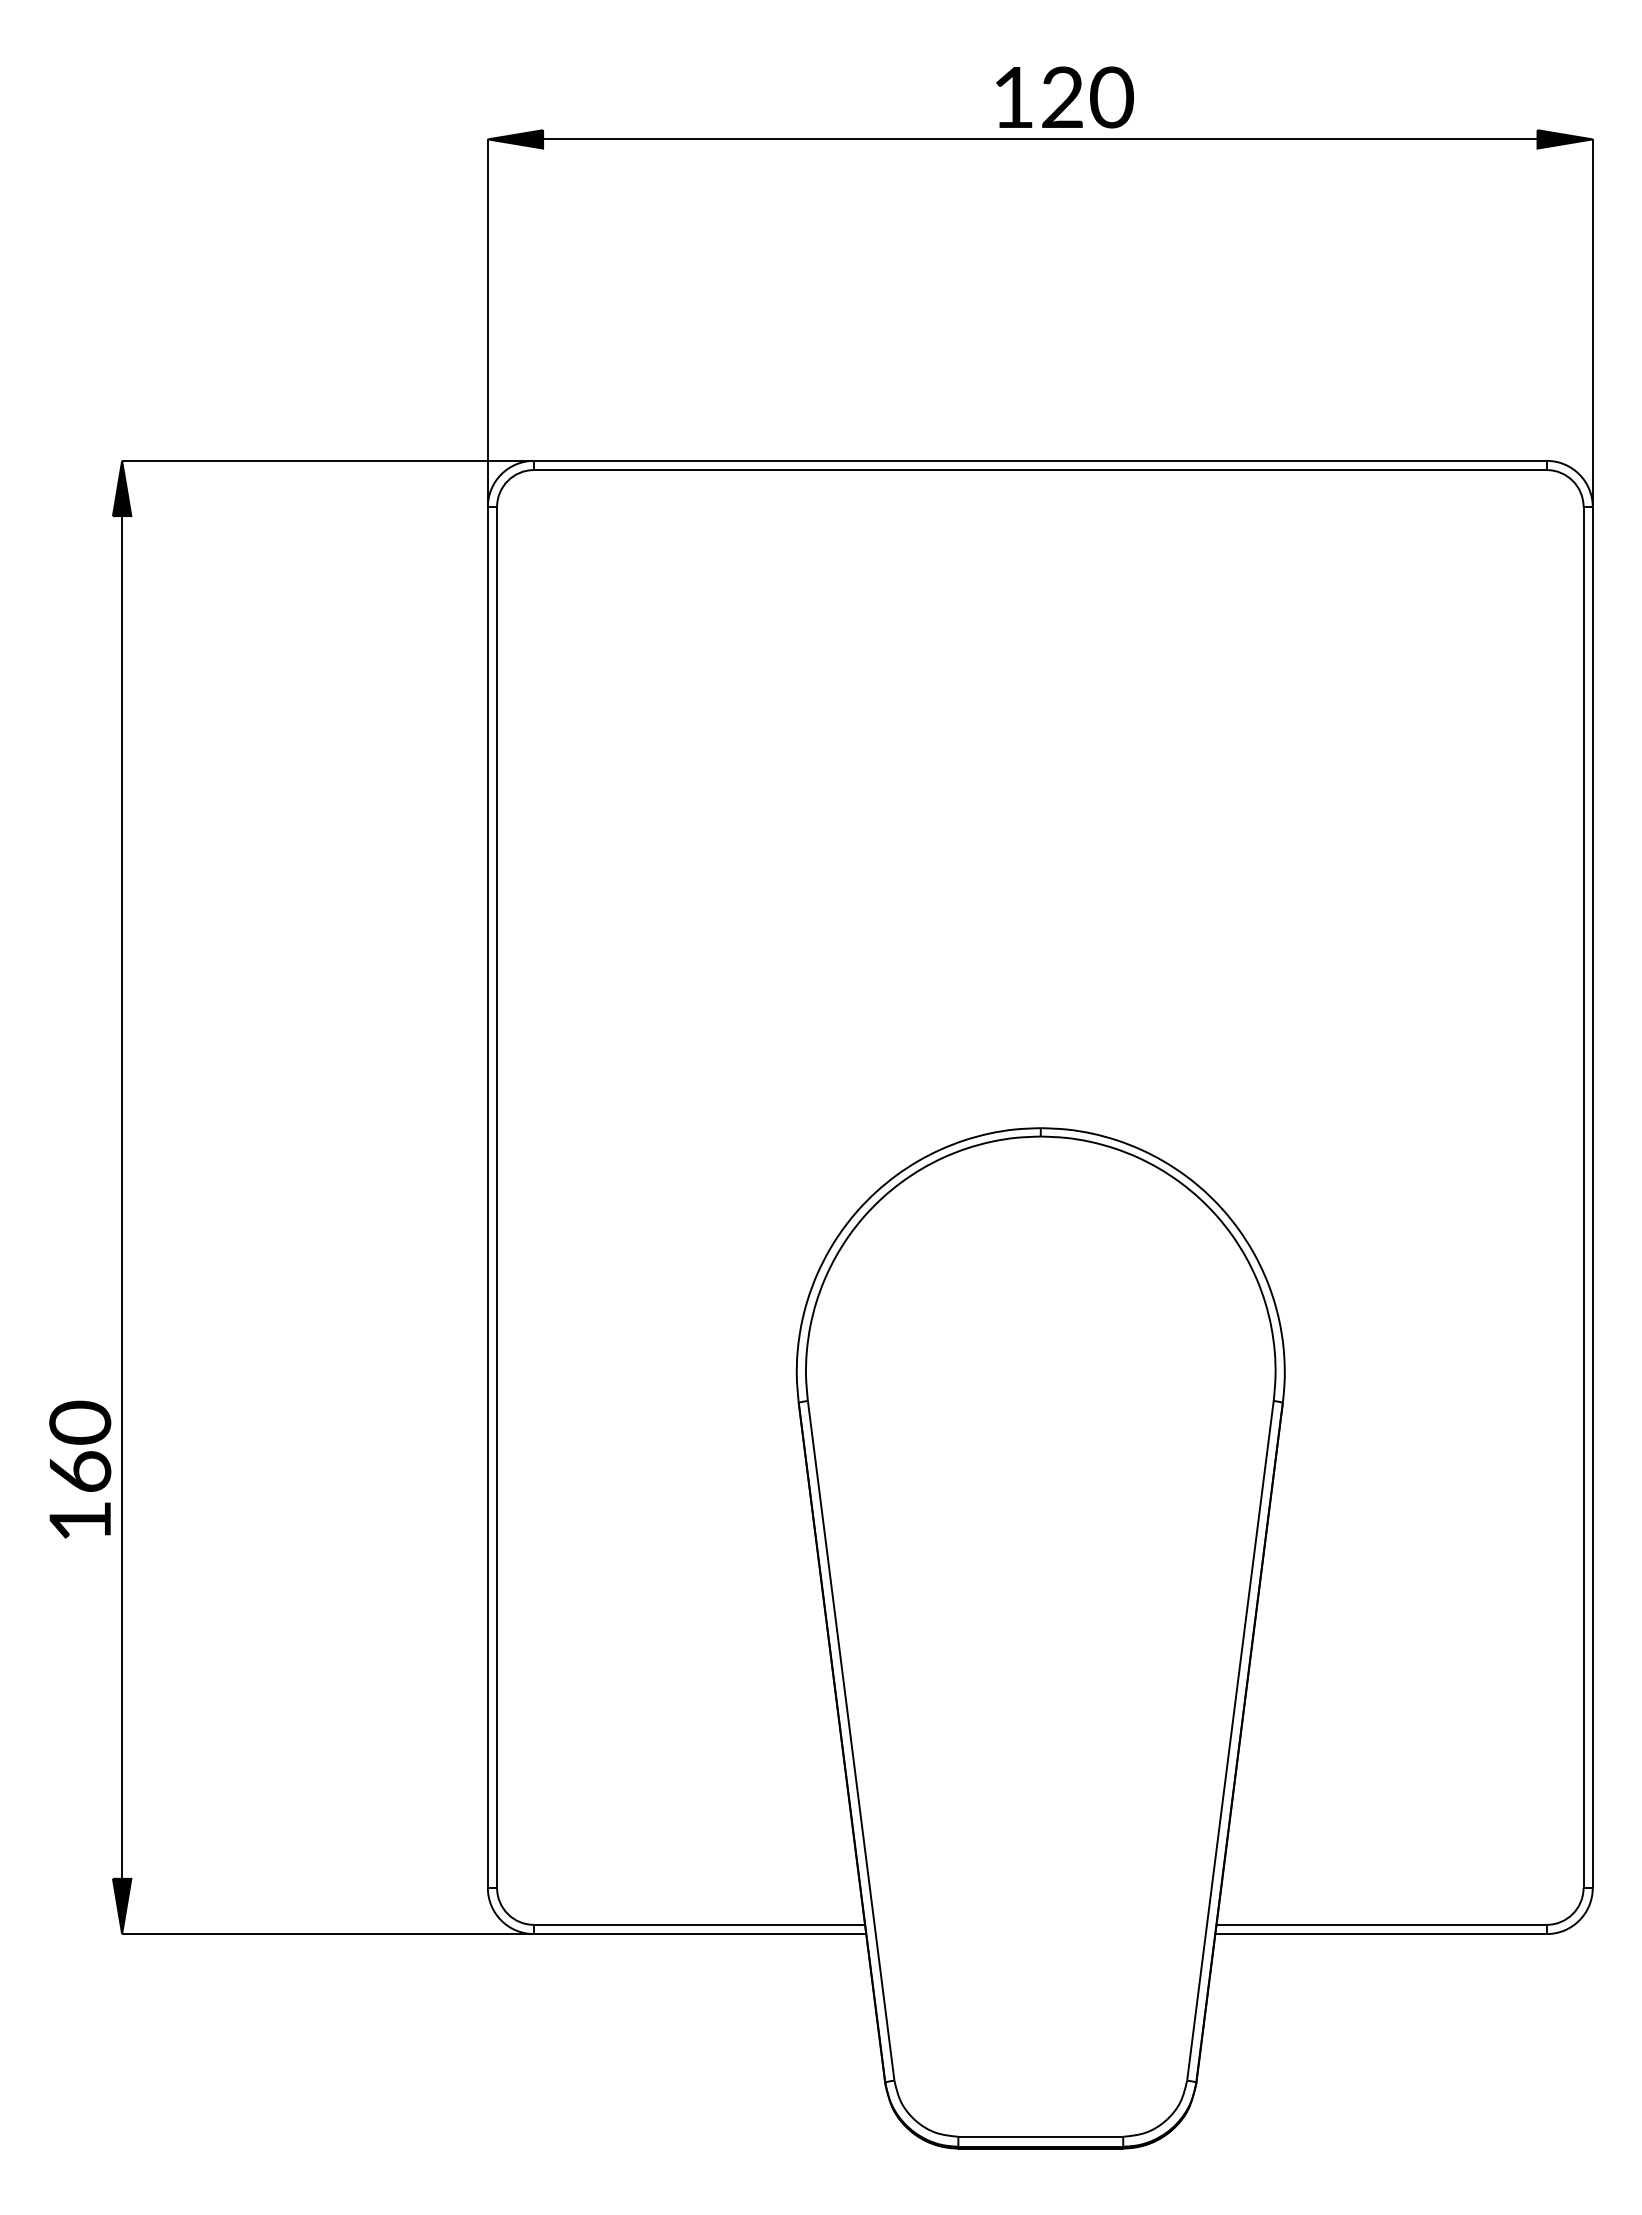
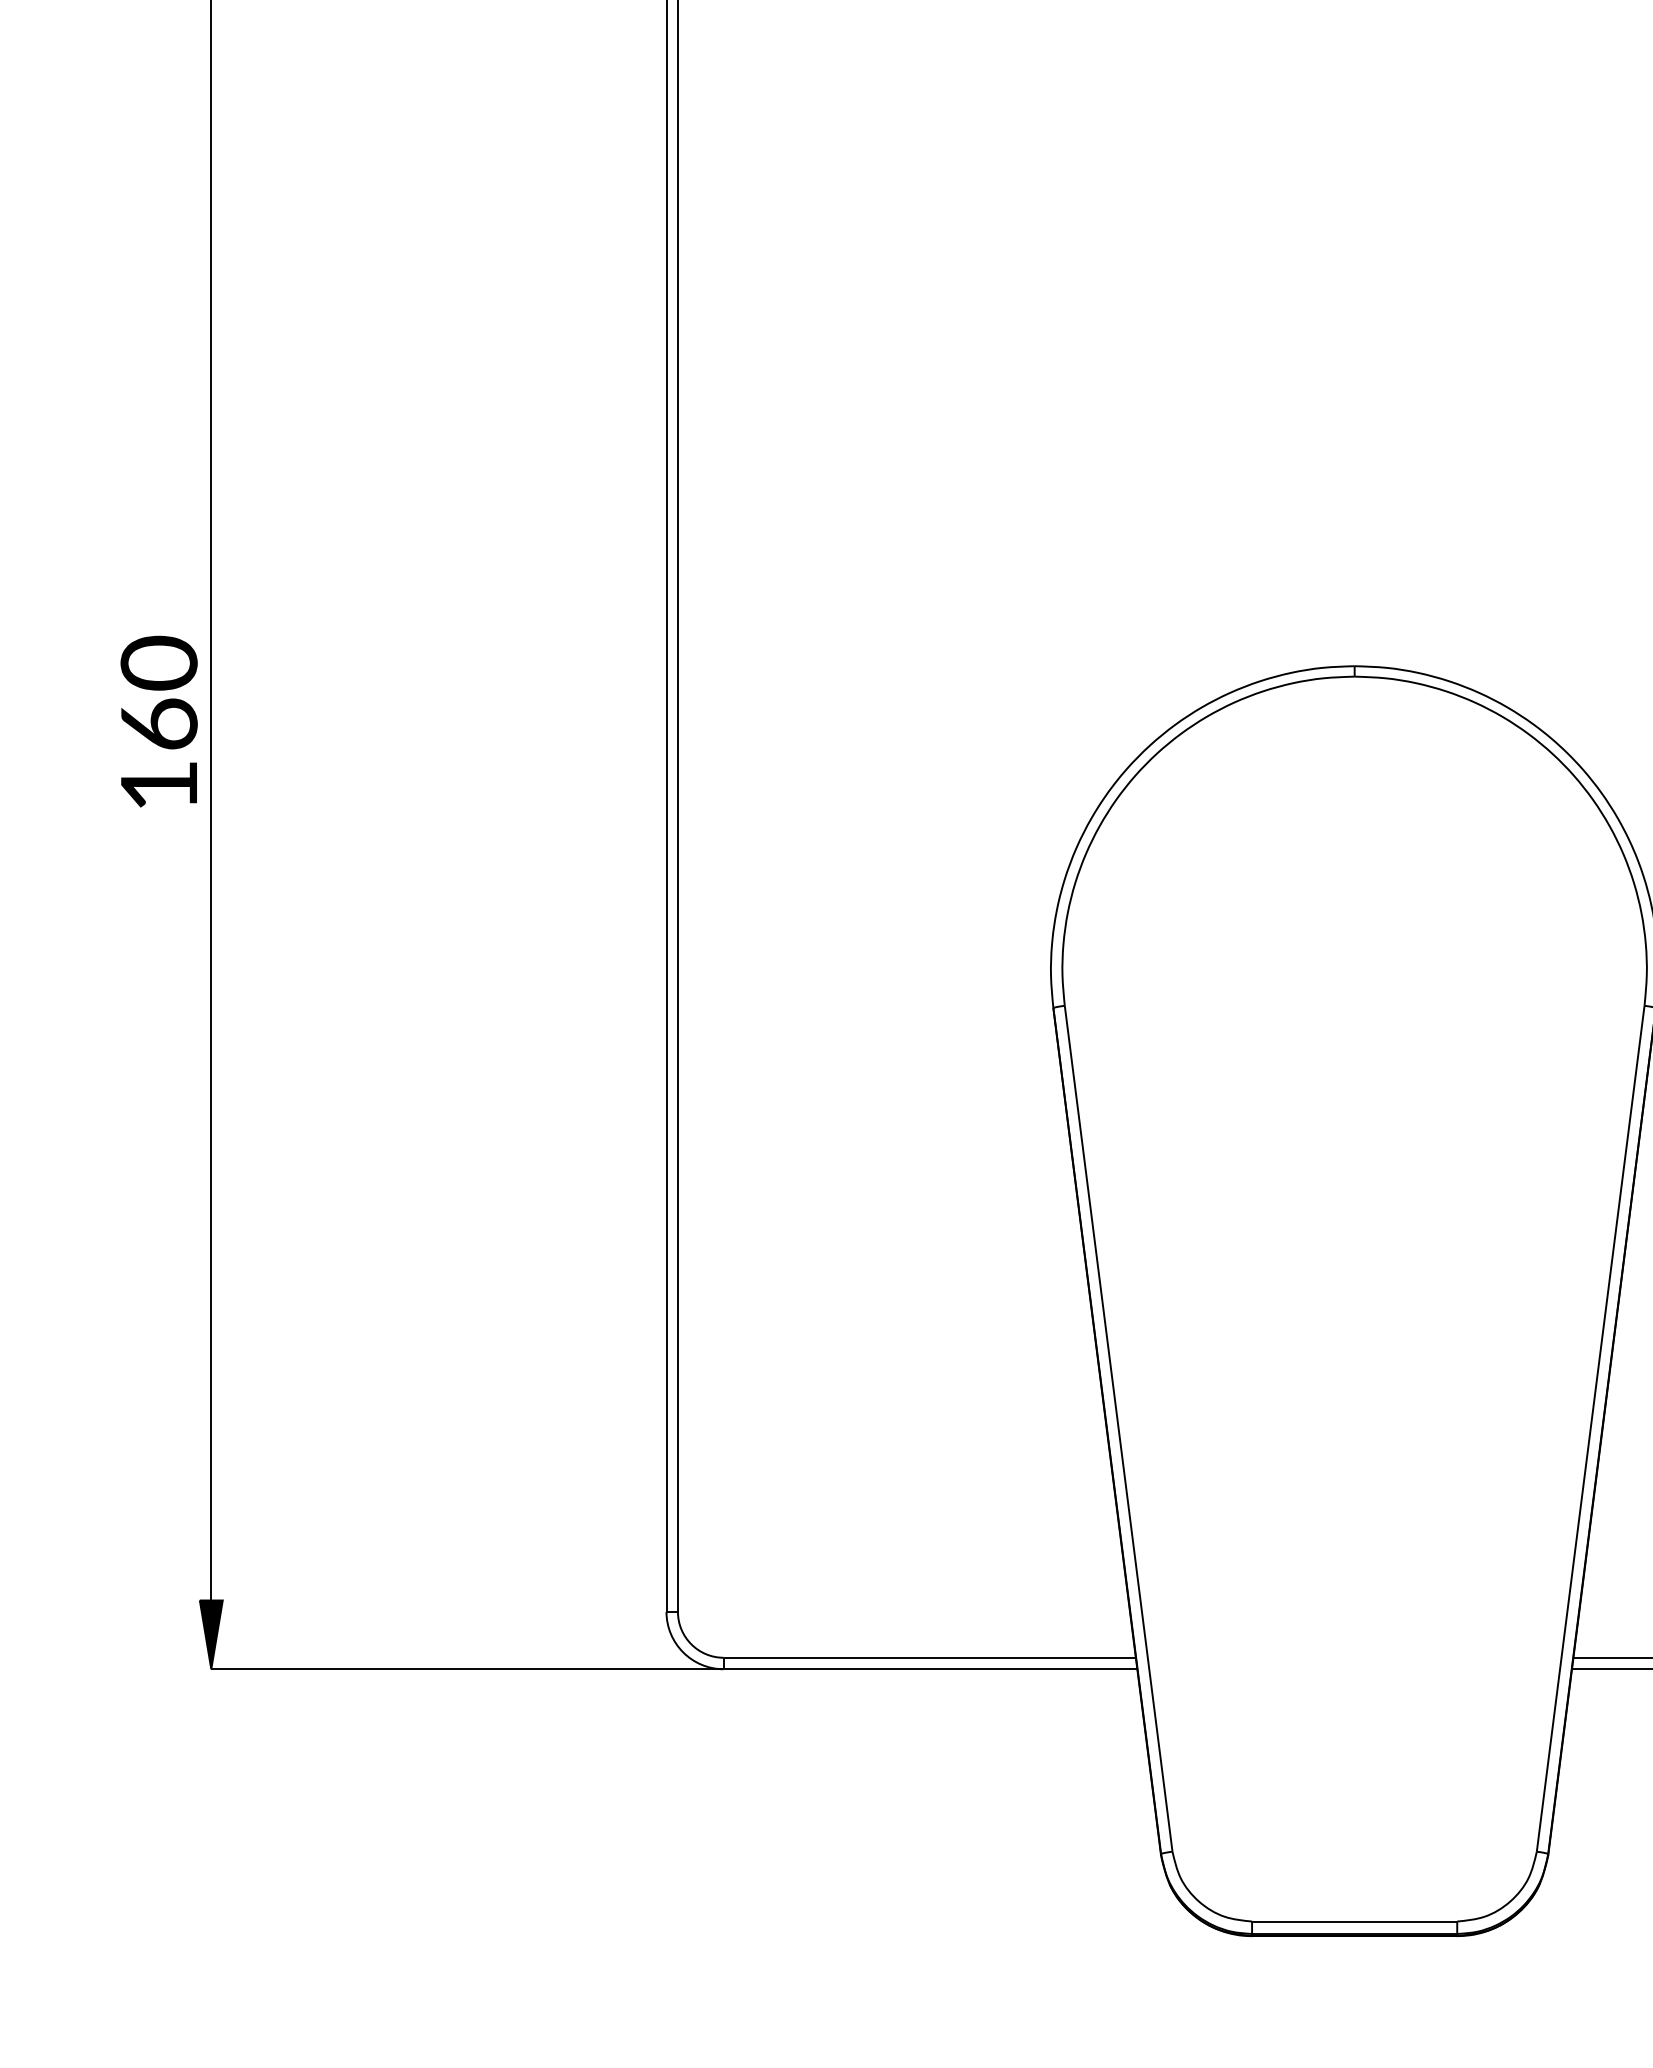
text: (80, 1469) -> (159, 721), moved

